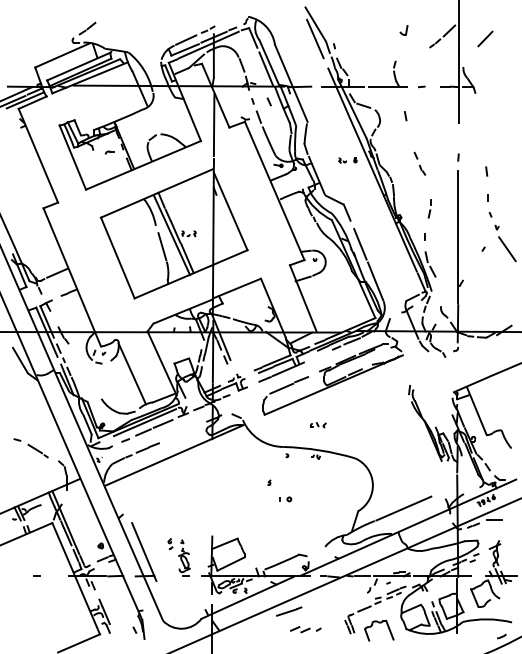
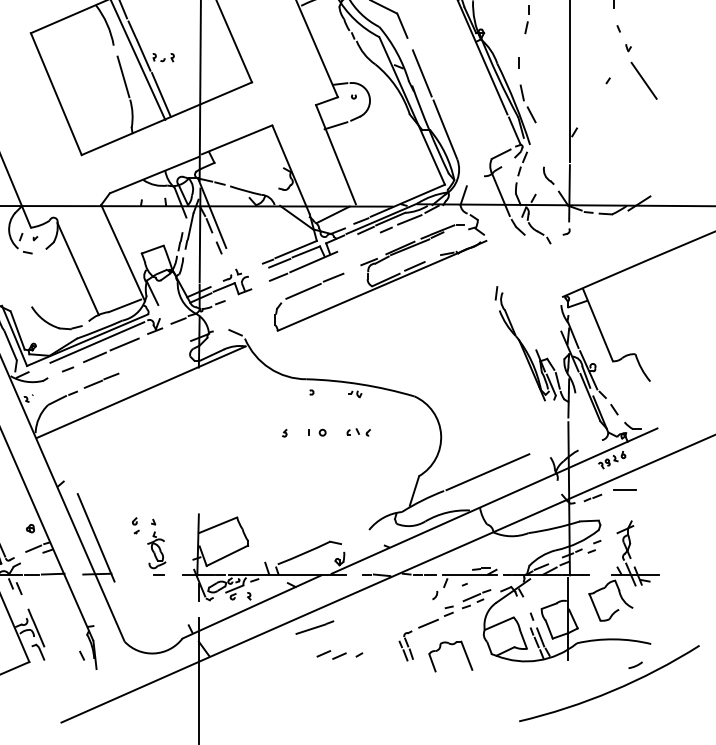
part: (318, 425) -> (359, 432), moved
part: (285, 499) -> (316, 432), moved

